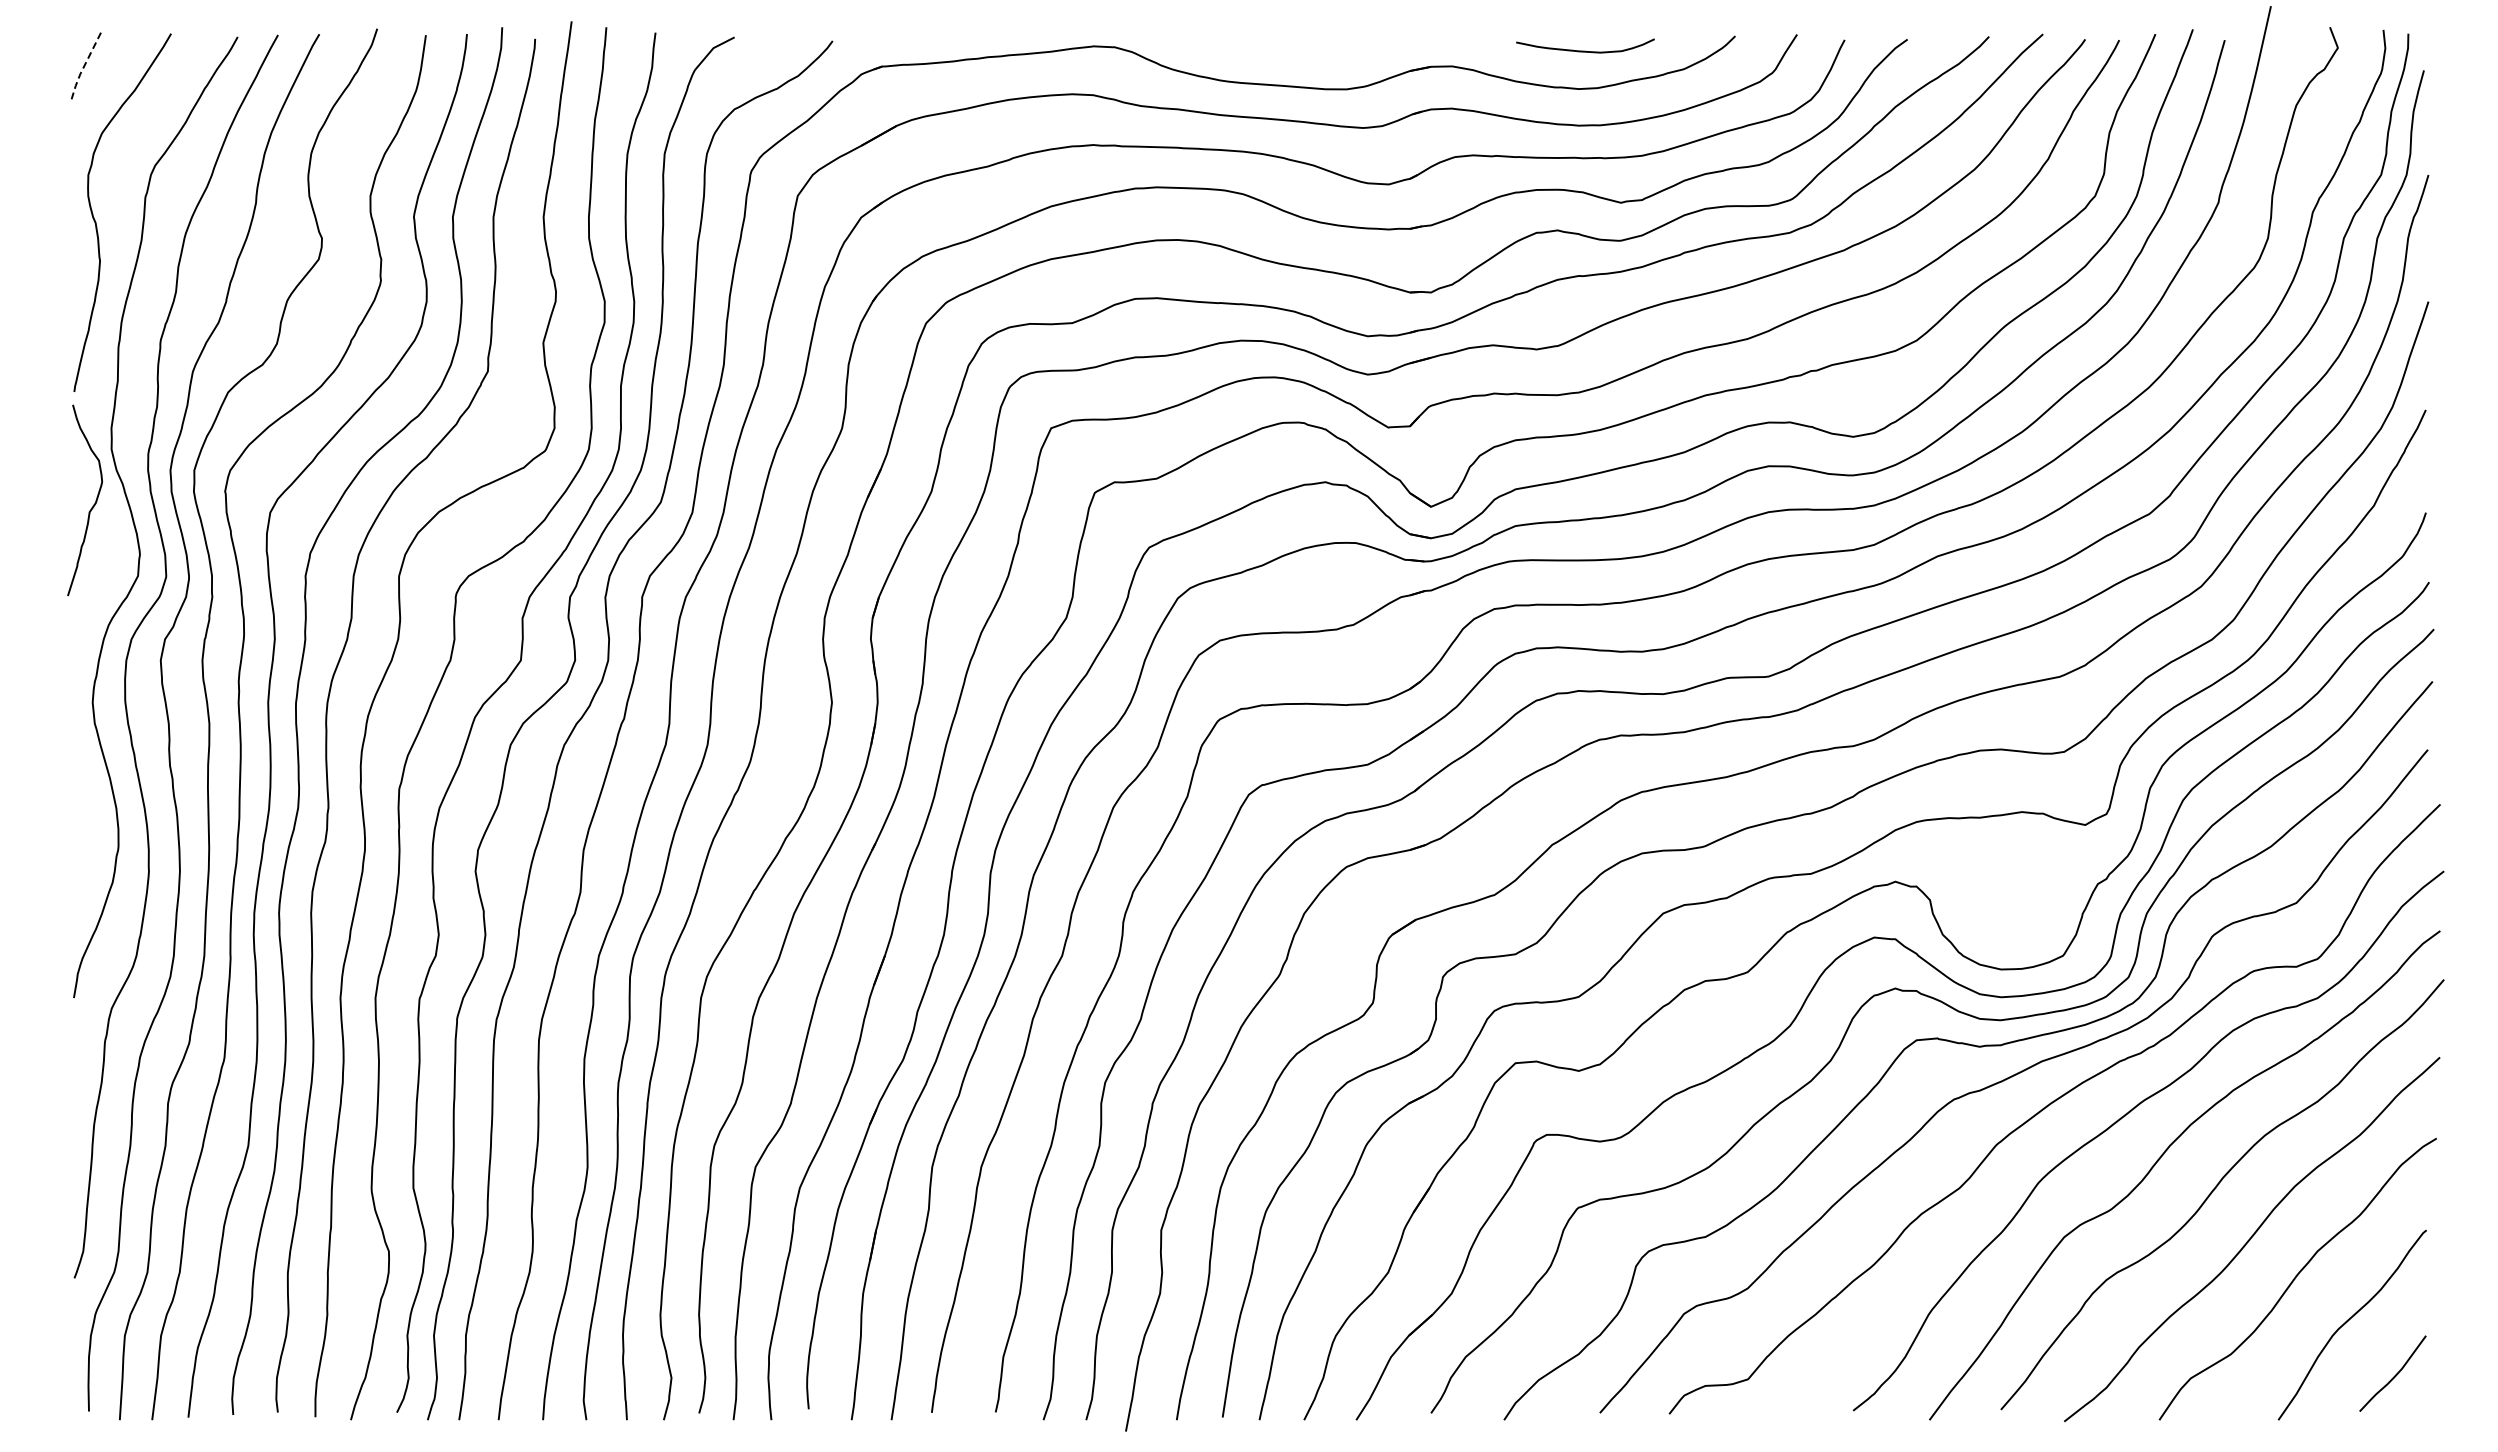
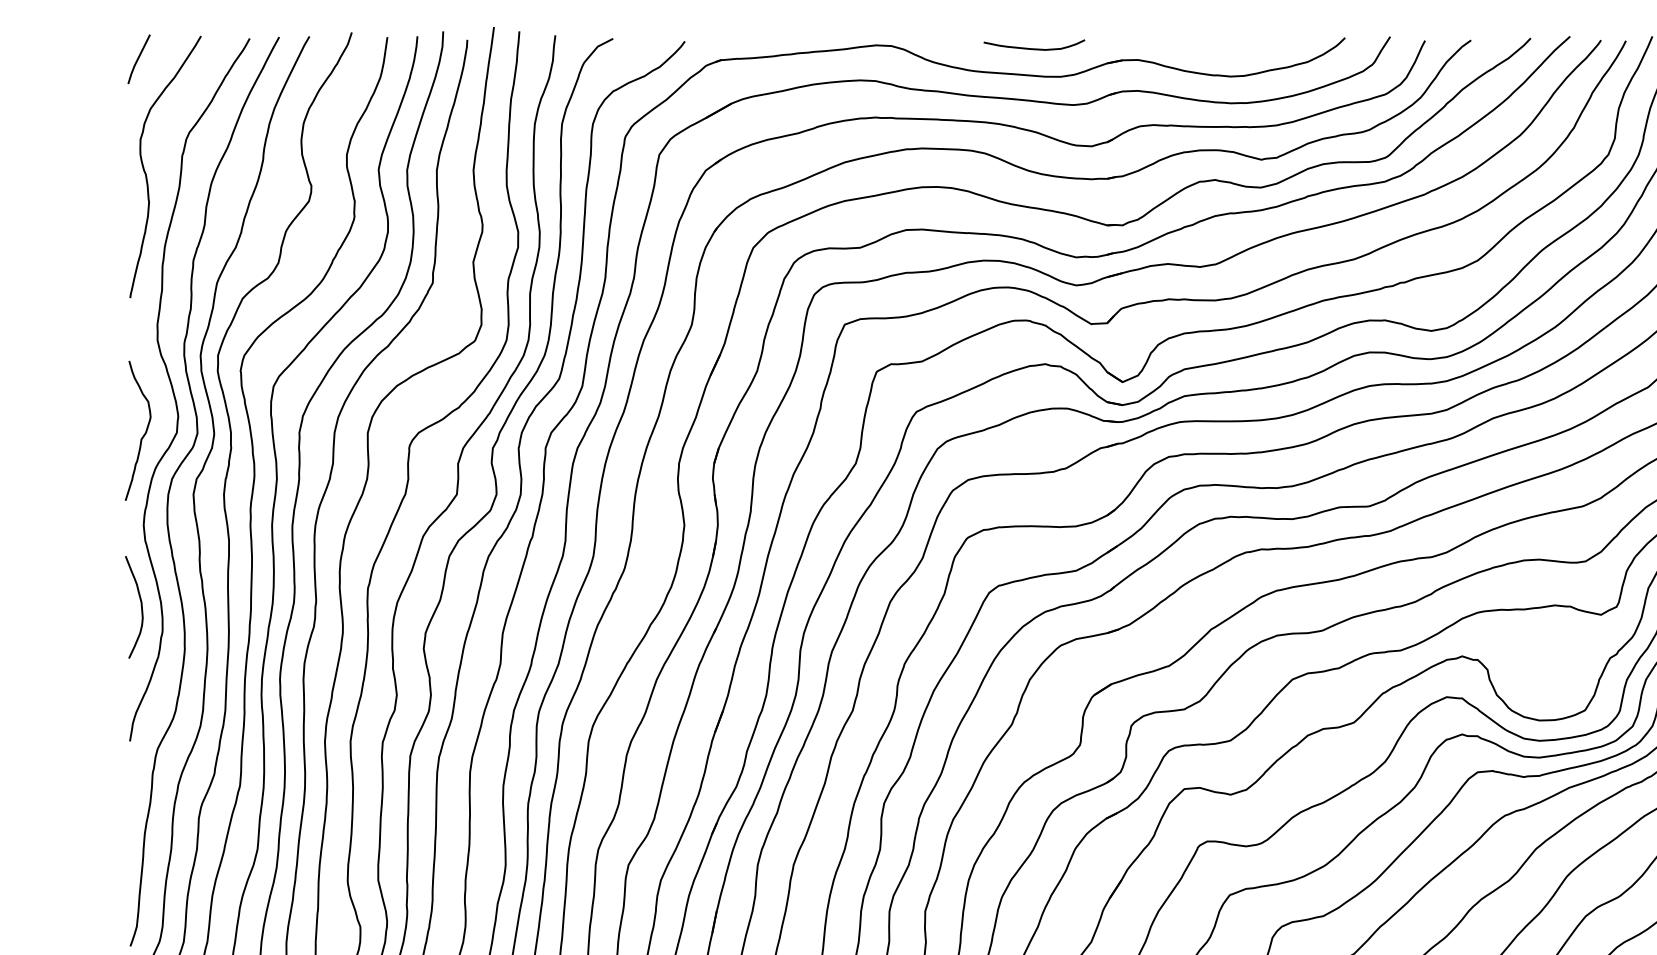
curve: (1585, 50) -> (1034, 48), moved
line: (84, 66) -> (137, 60), dashed -> solid
curve: (93, 504) -> (144, 433), moved
curve: (89, 814) -> (141, 607), added

